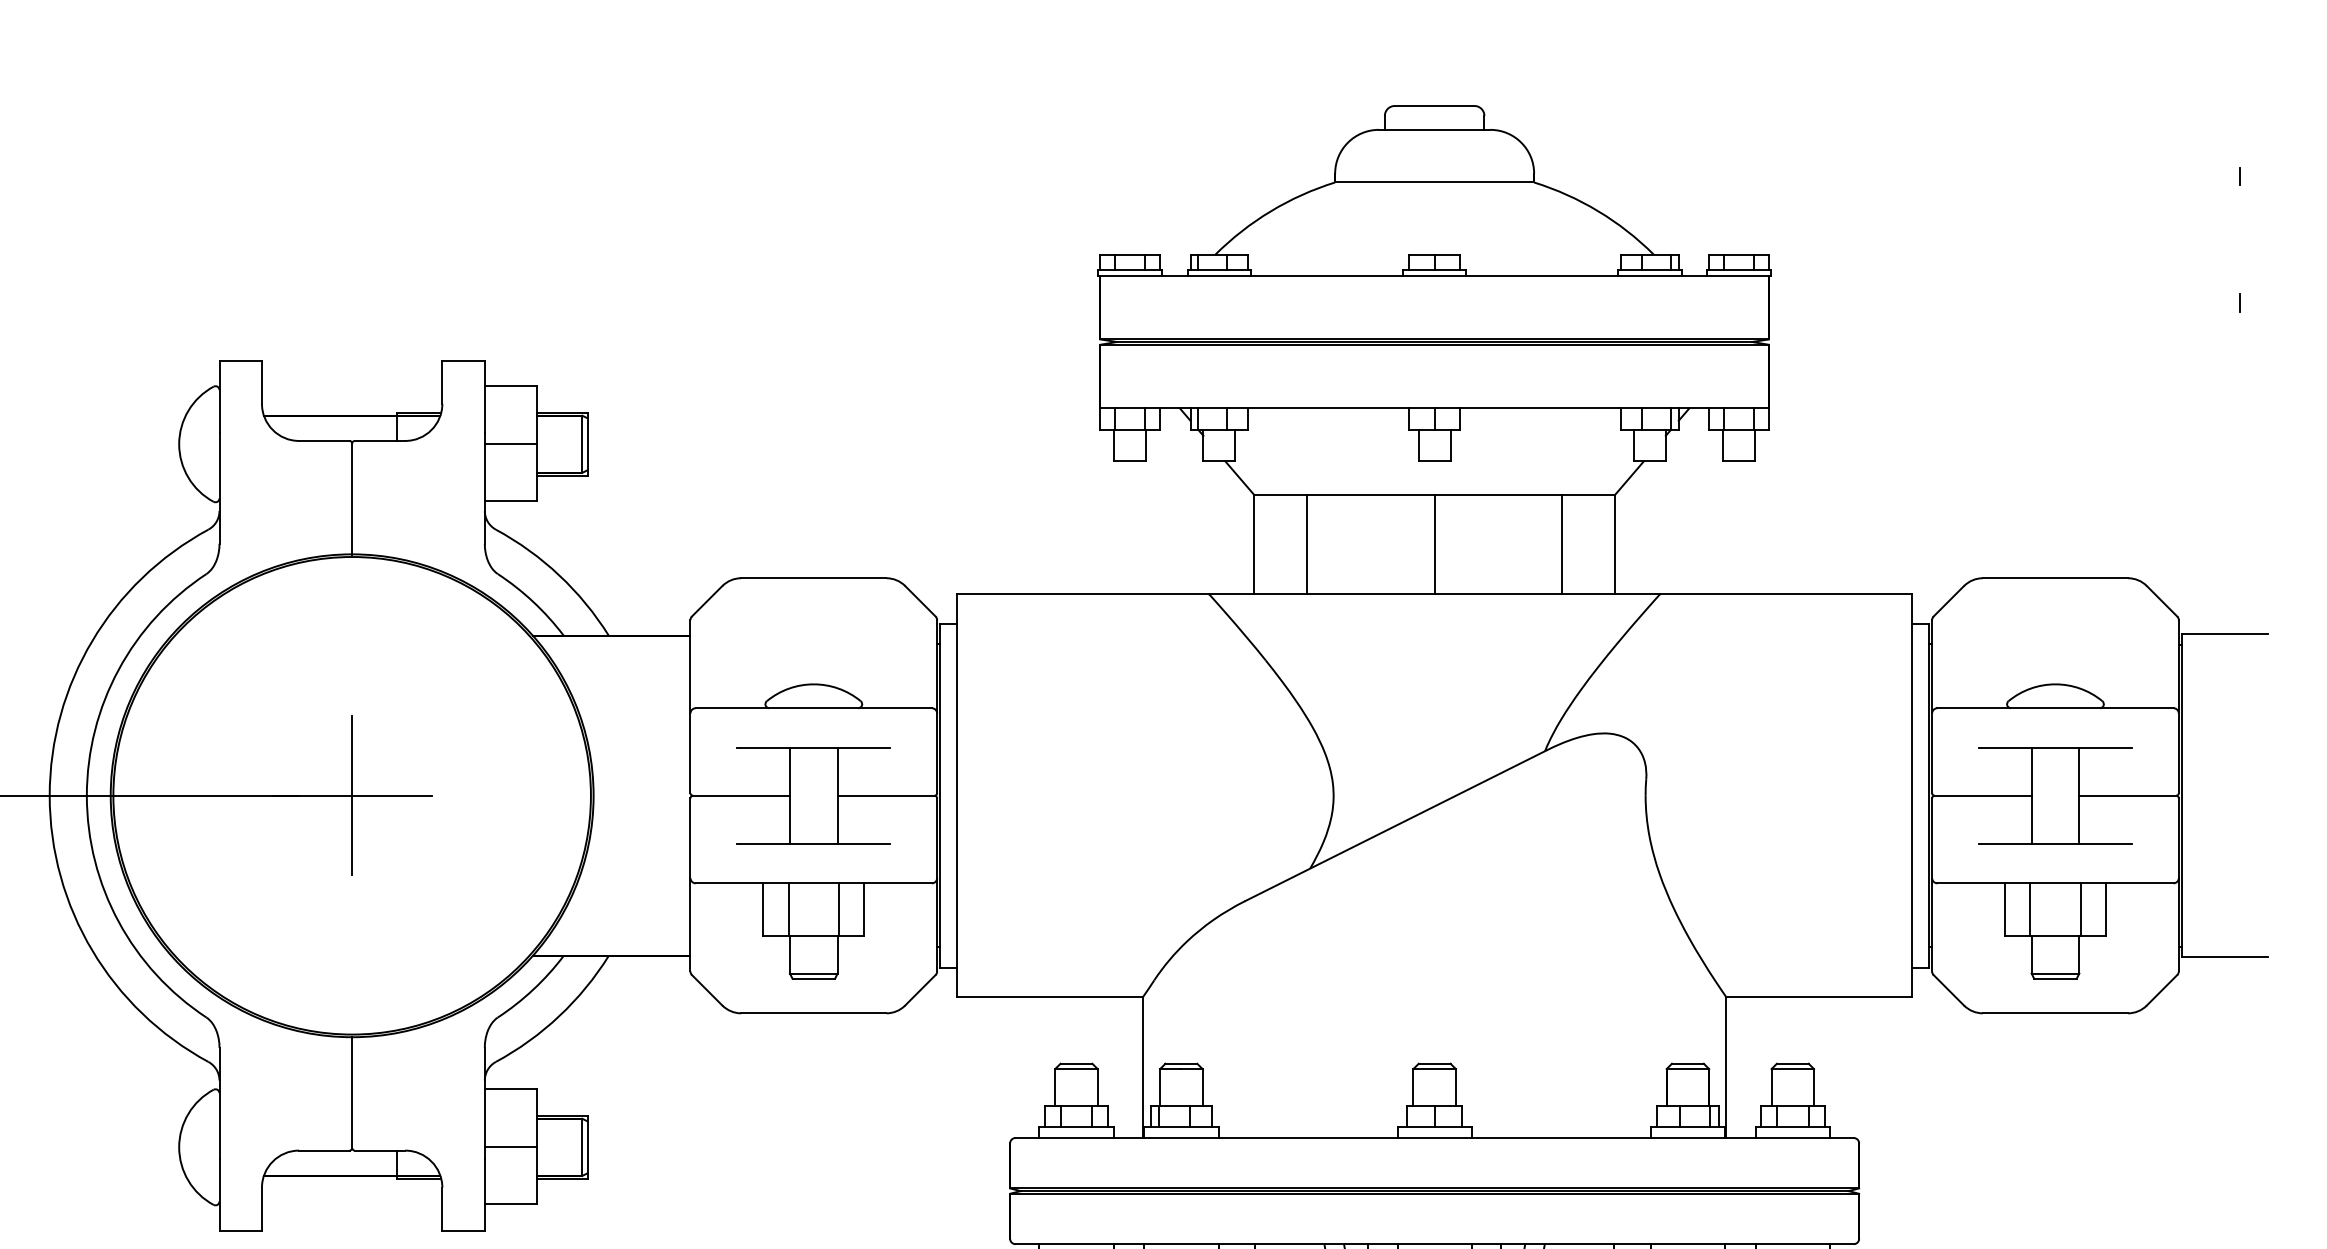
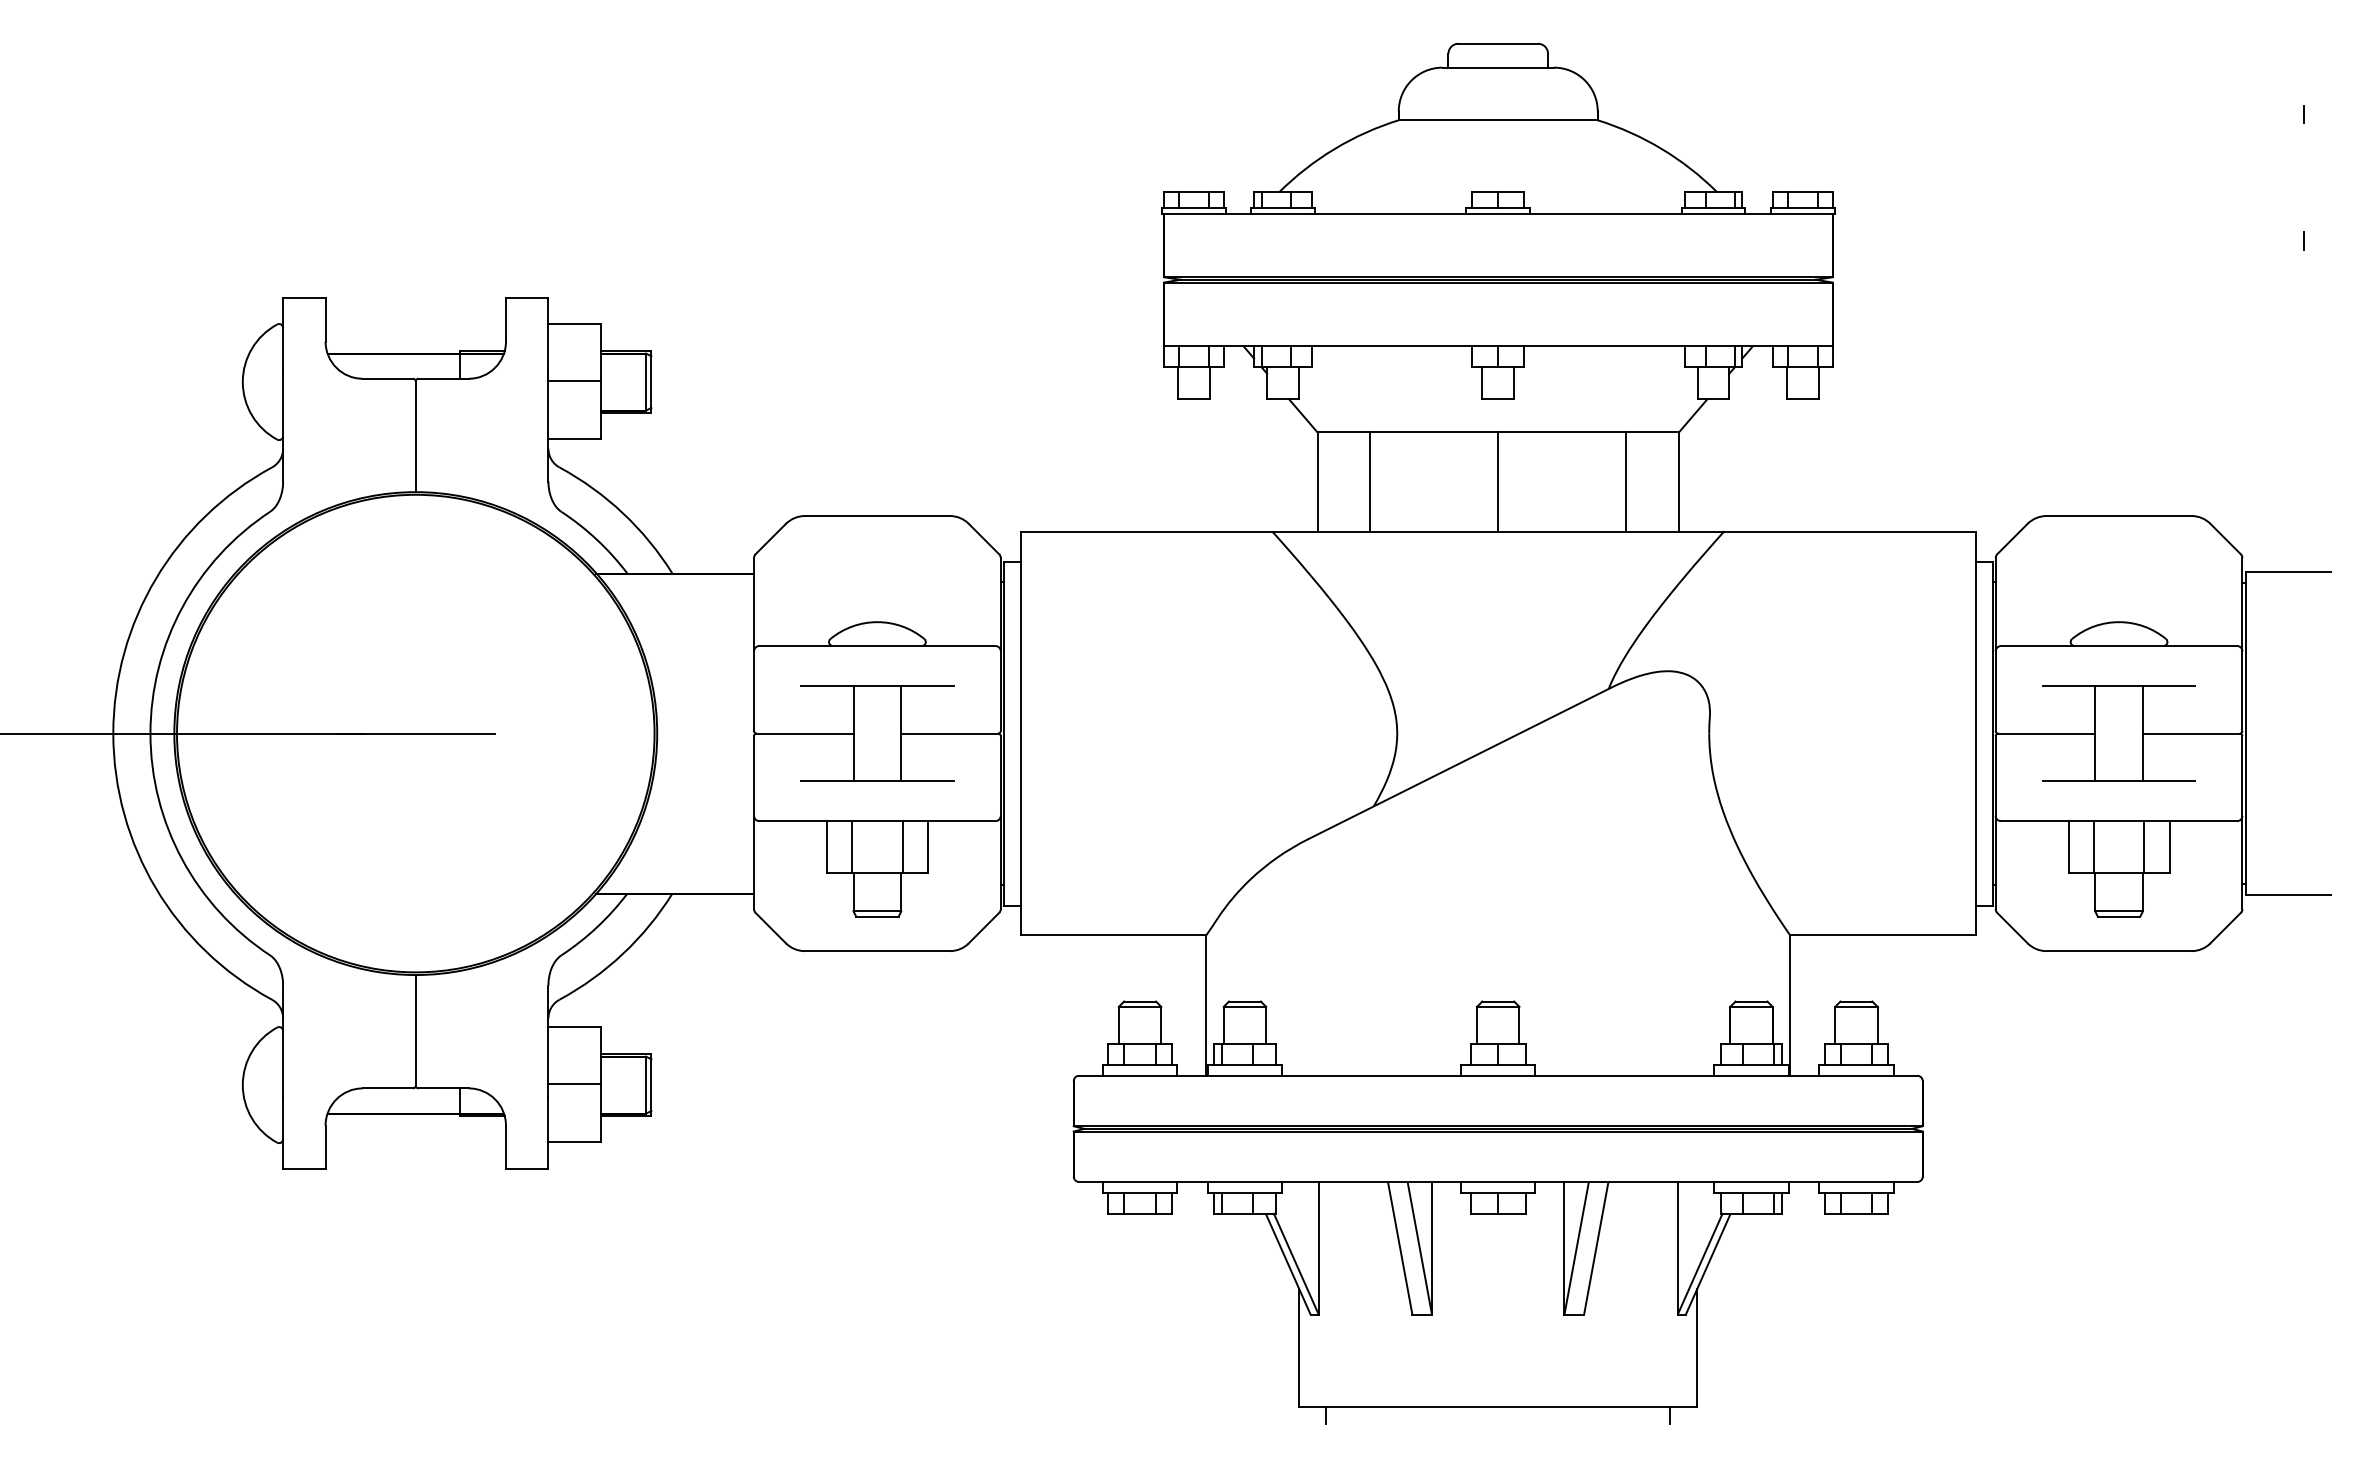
line: (351, 795) -> (415, 733), removed

